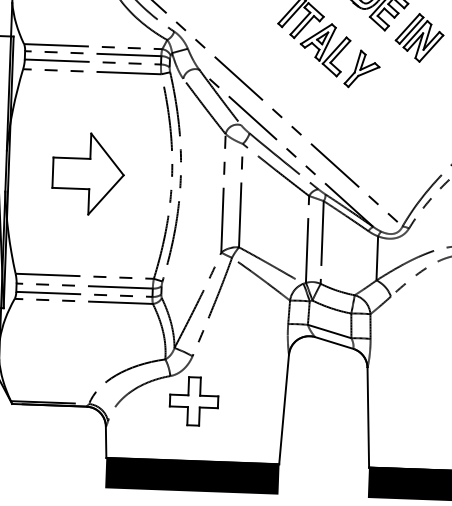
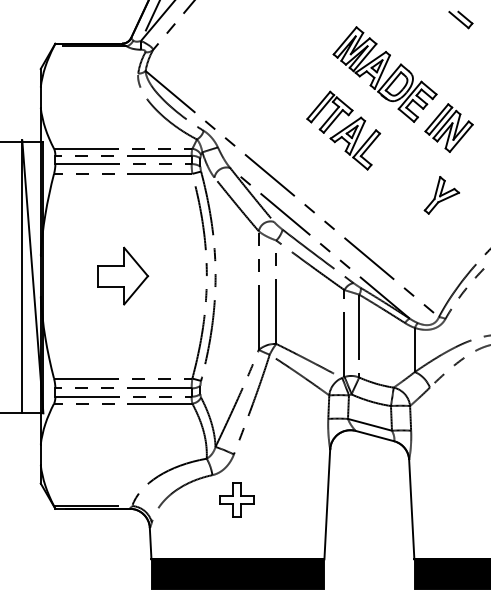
part: (361, 69) -> (441, 195), moved
part: (88, 173) -> (123, 275), size x0.7
part: (193, 401) -> (236, 499), size x0.7

